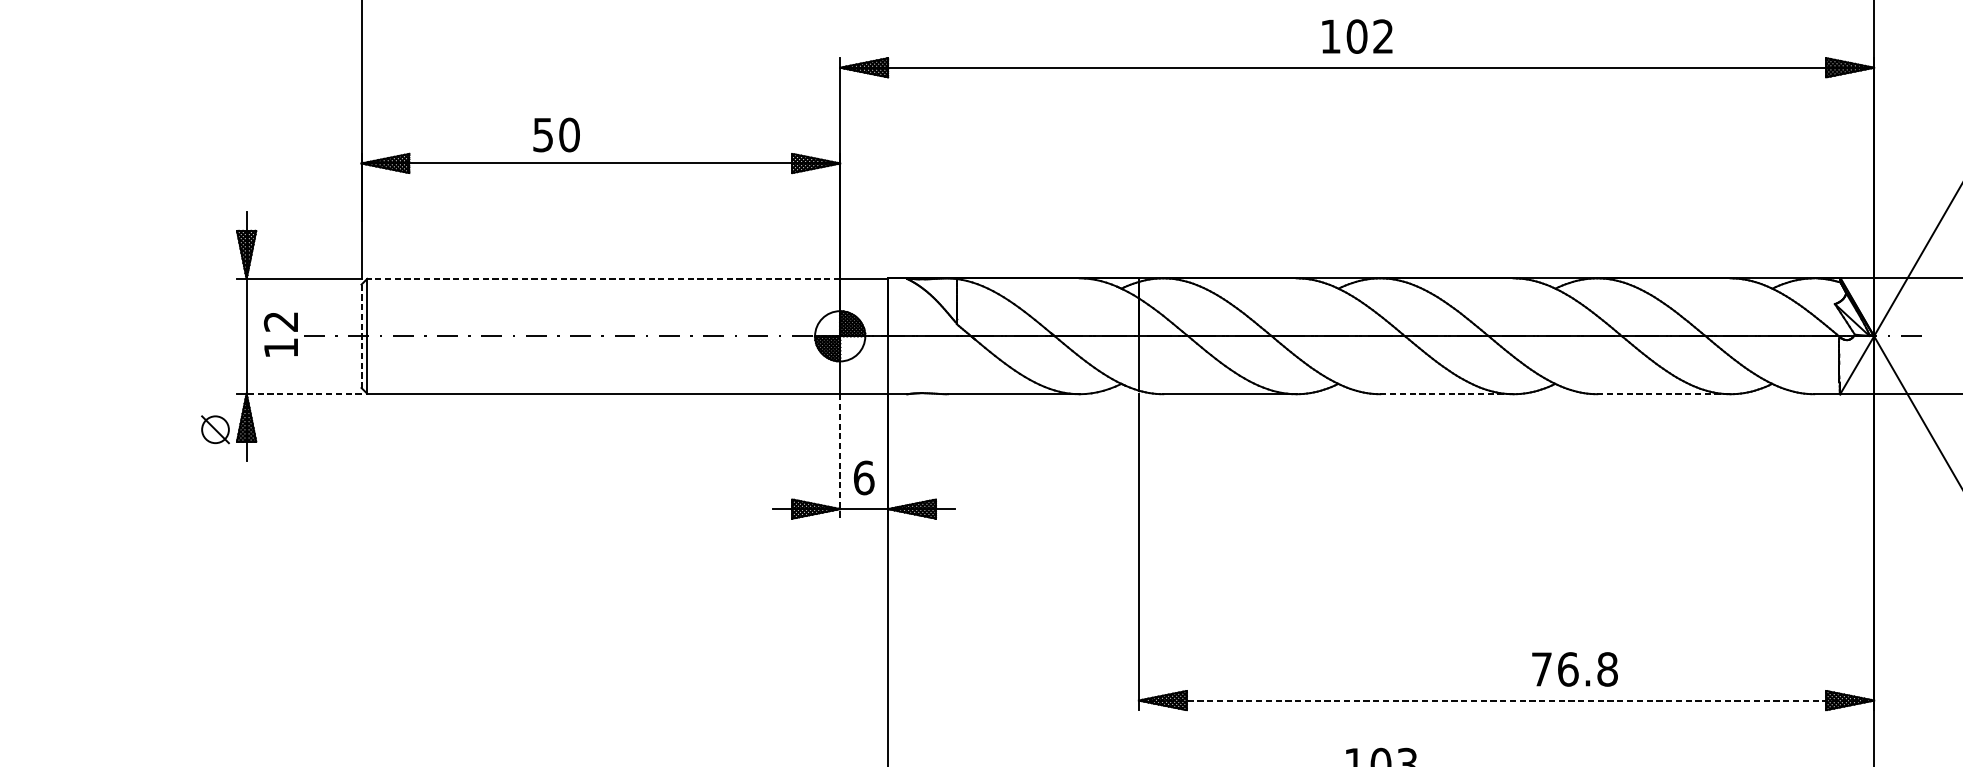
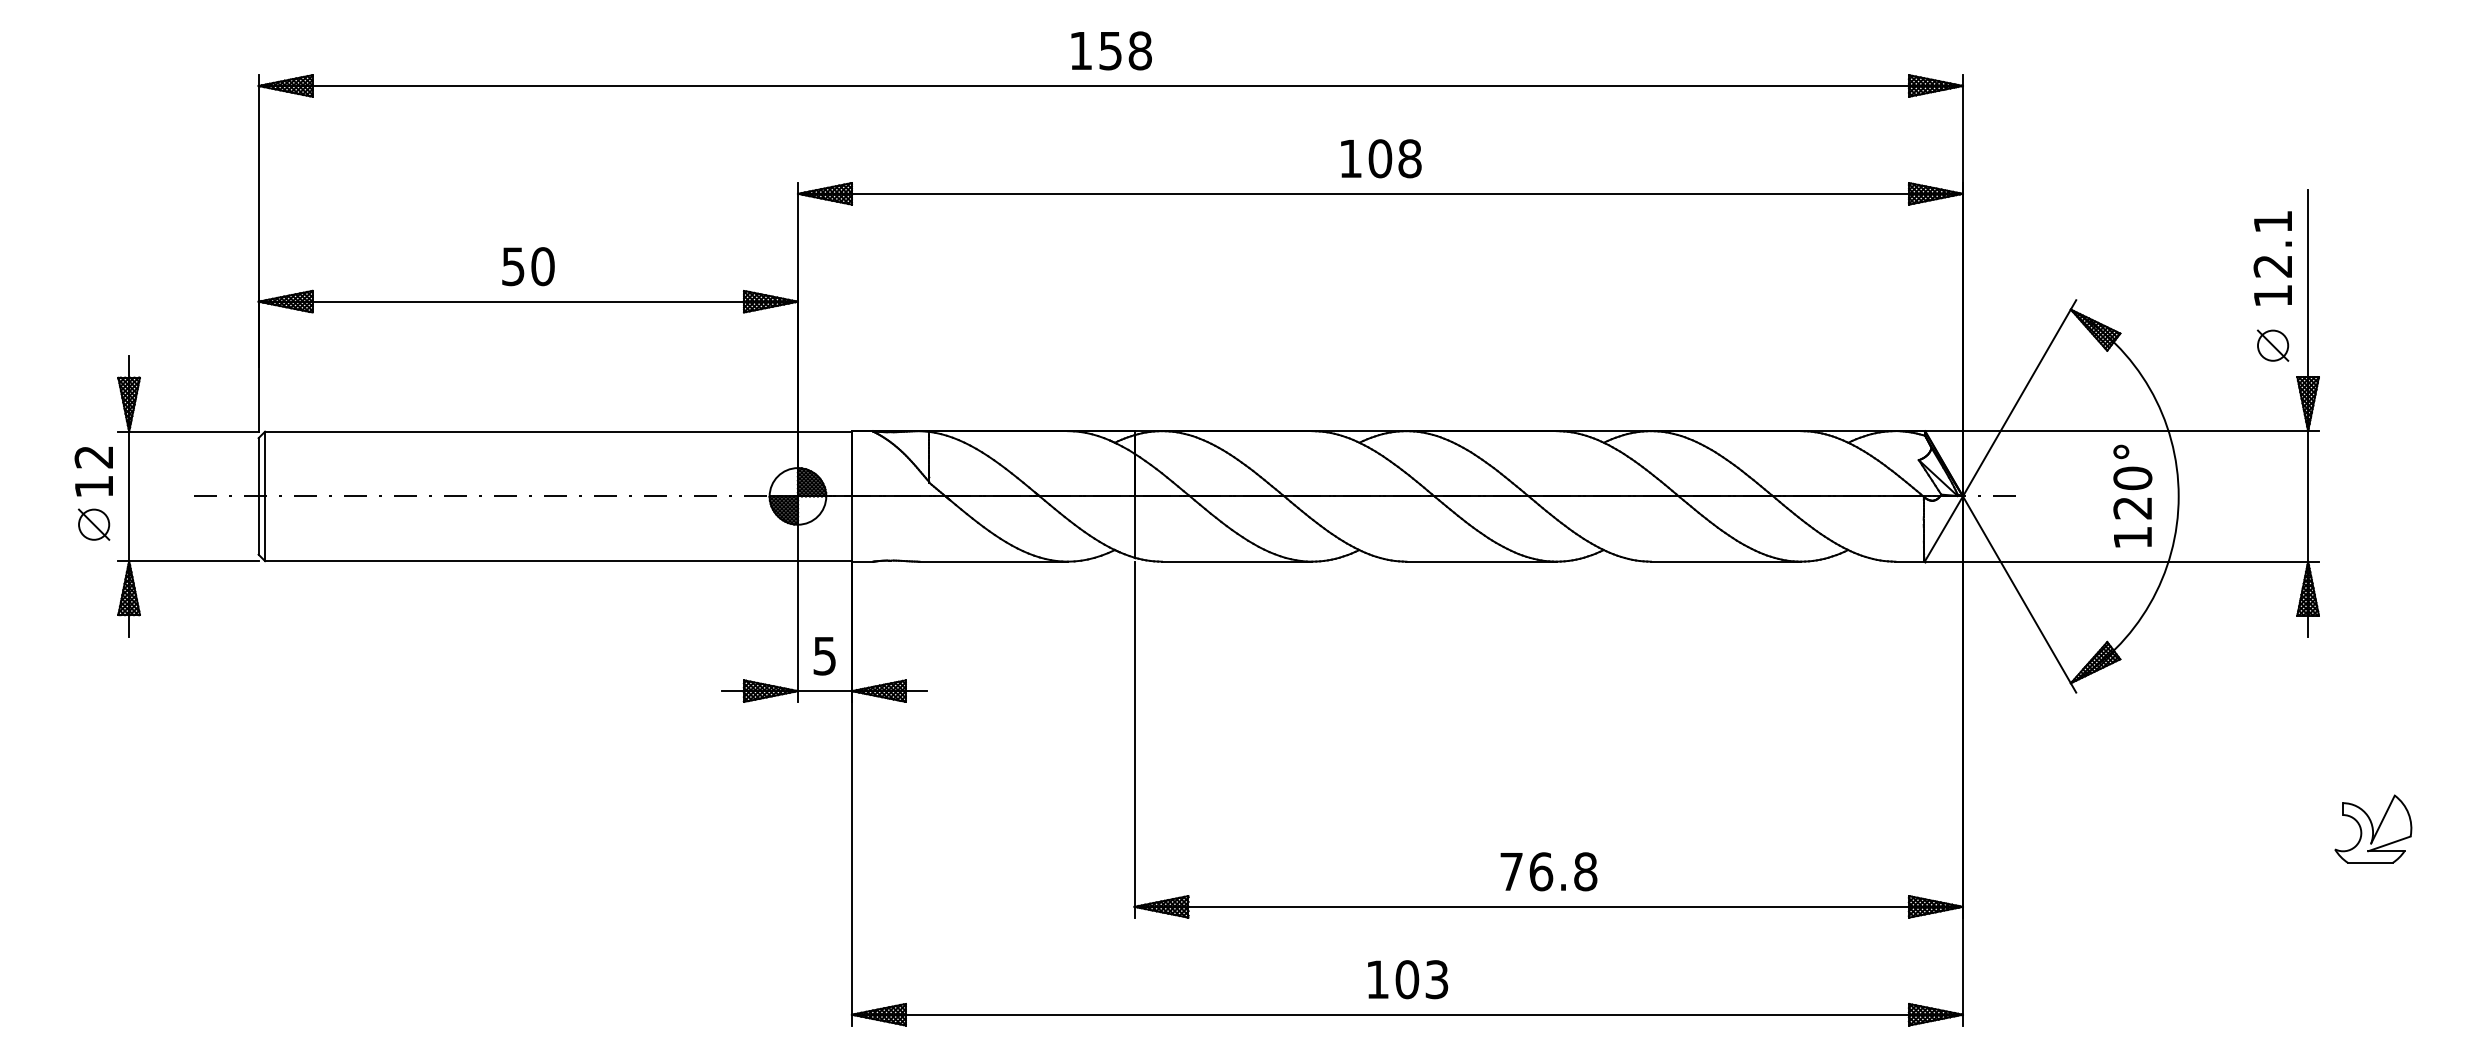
text: (1382, 36) -> (1409, 158), 102 -> 108
text: (556, 134) -> (528, 266), moved
line: (603, 278) -> (531, 431), dashed -> solid
text: (280, 334) -> (93, 471), moved
line: (361, 336) -> (258, 496), dashed -> solid
line: (303, 394) -> (193, 561), dashed -> solid
line: (1447, 394) -> (1482, 561), dashed -> solid
line: (1664, 394) -> (1726, 561), dashed -> solid
part: (215, 429) -> (94, 524), moved
line: (839, 457) -> (797, 632), dashed -> solid
text: (863, 477) -> (824, 655), 6 -> 5
text: (1574, 669) -> (1548, 871), moved
line: (1507, 700) -> (1549, 906), dashed -> solid

